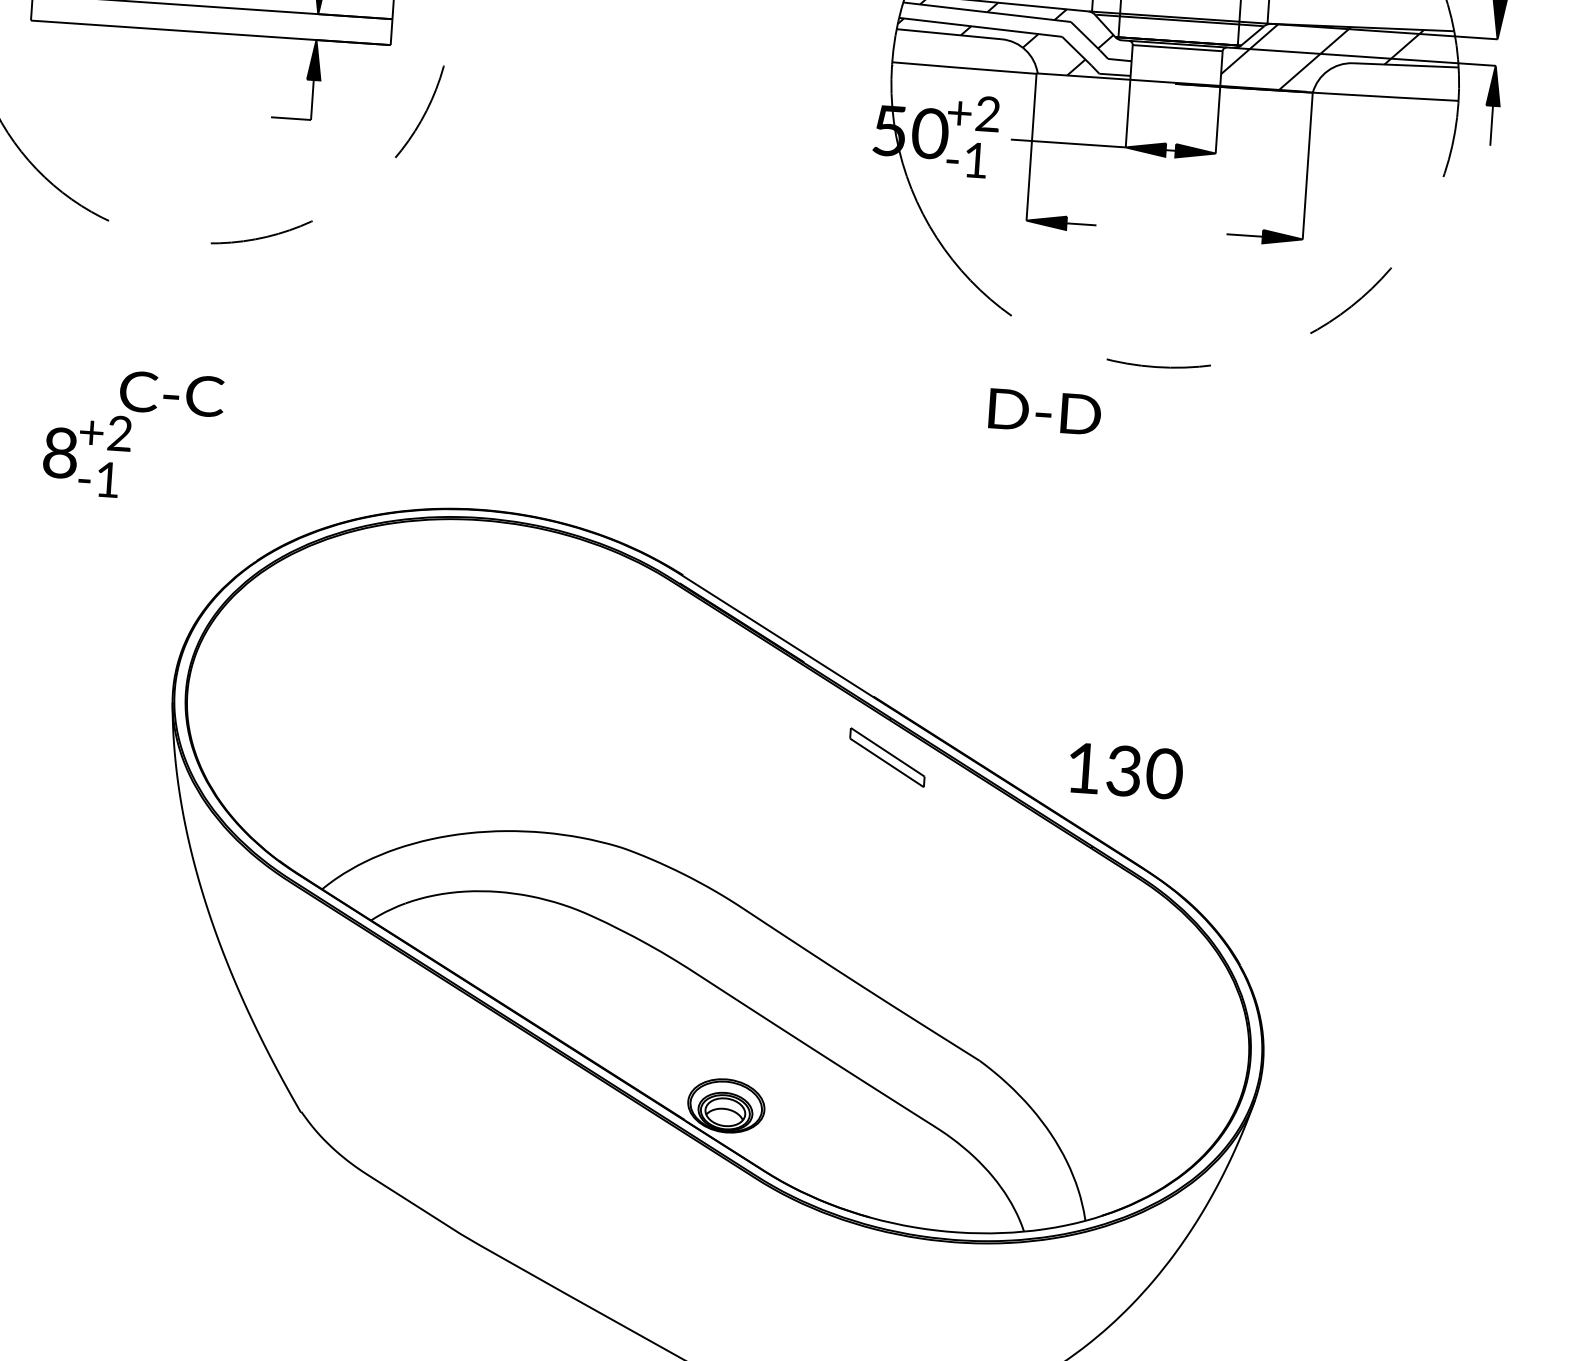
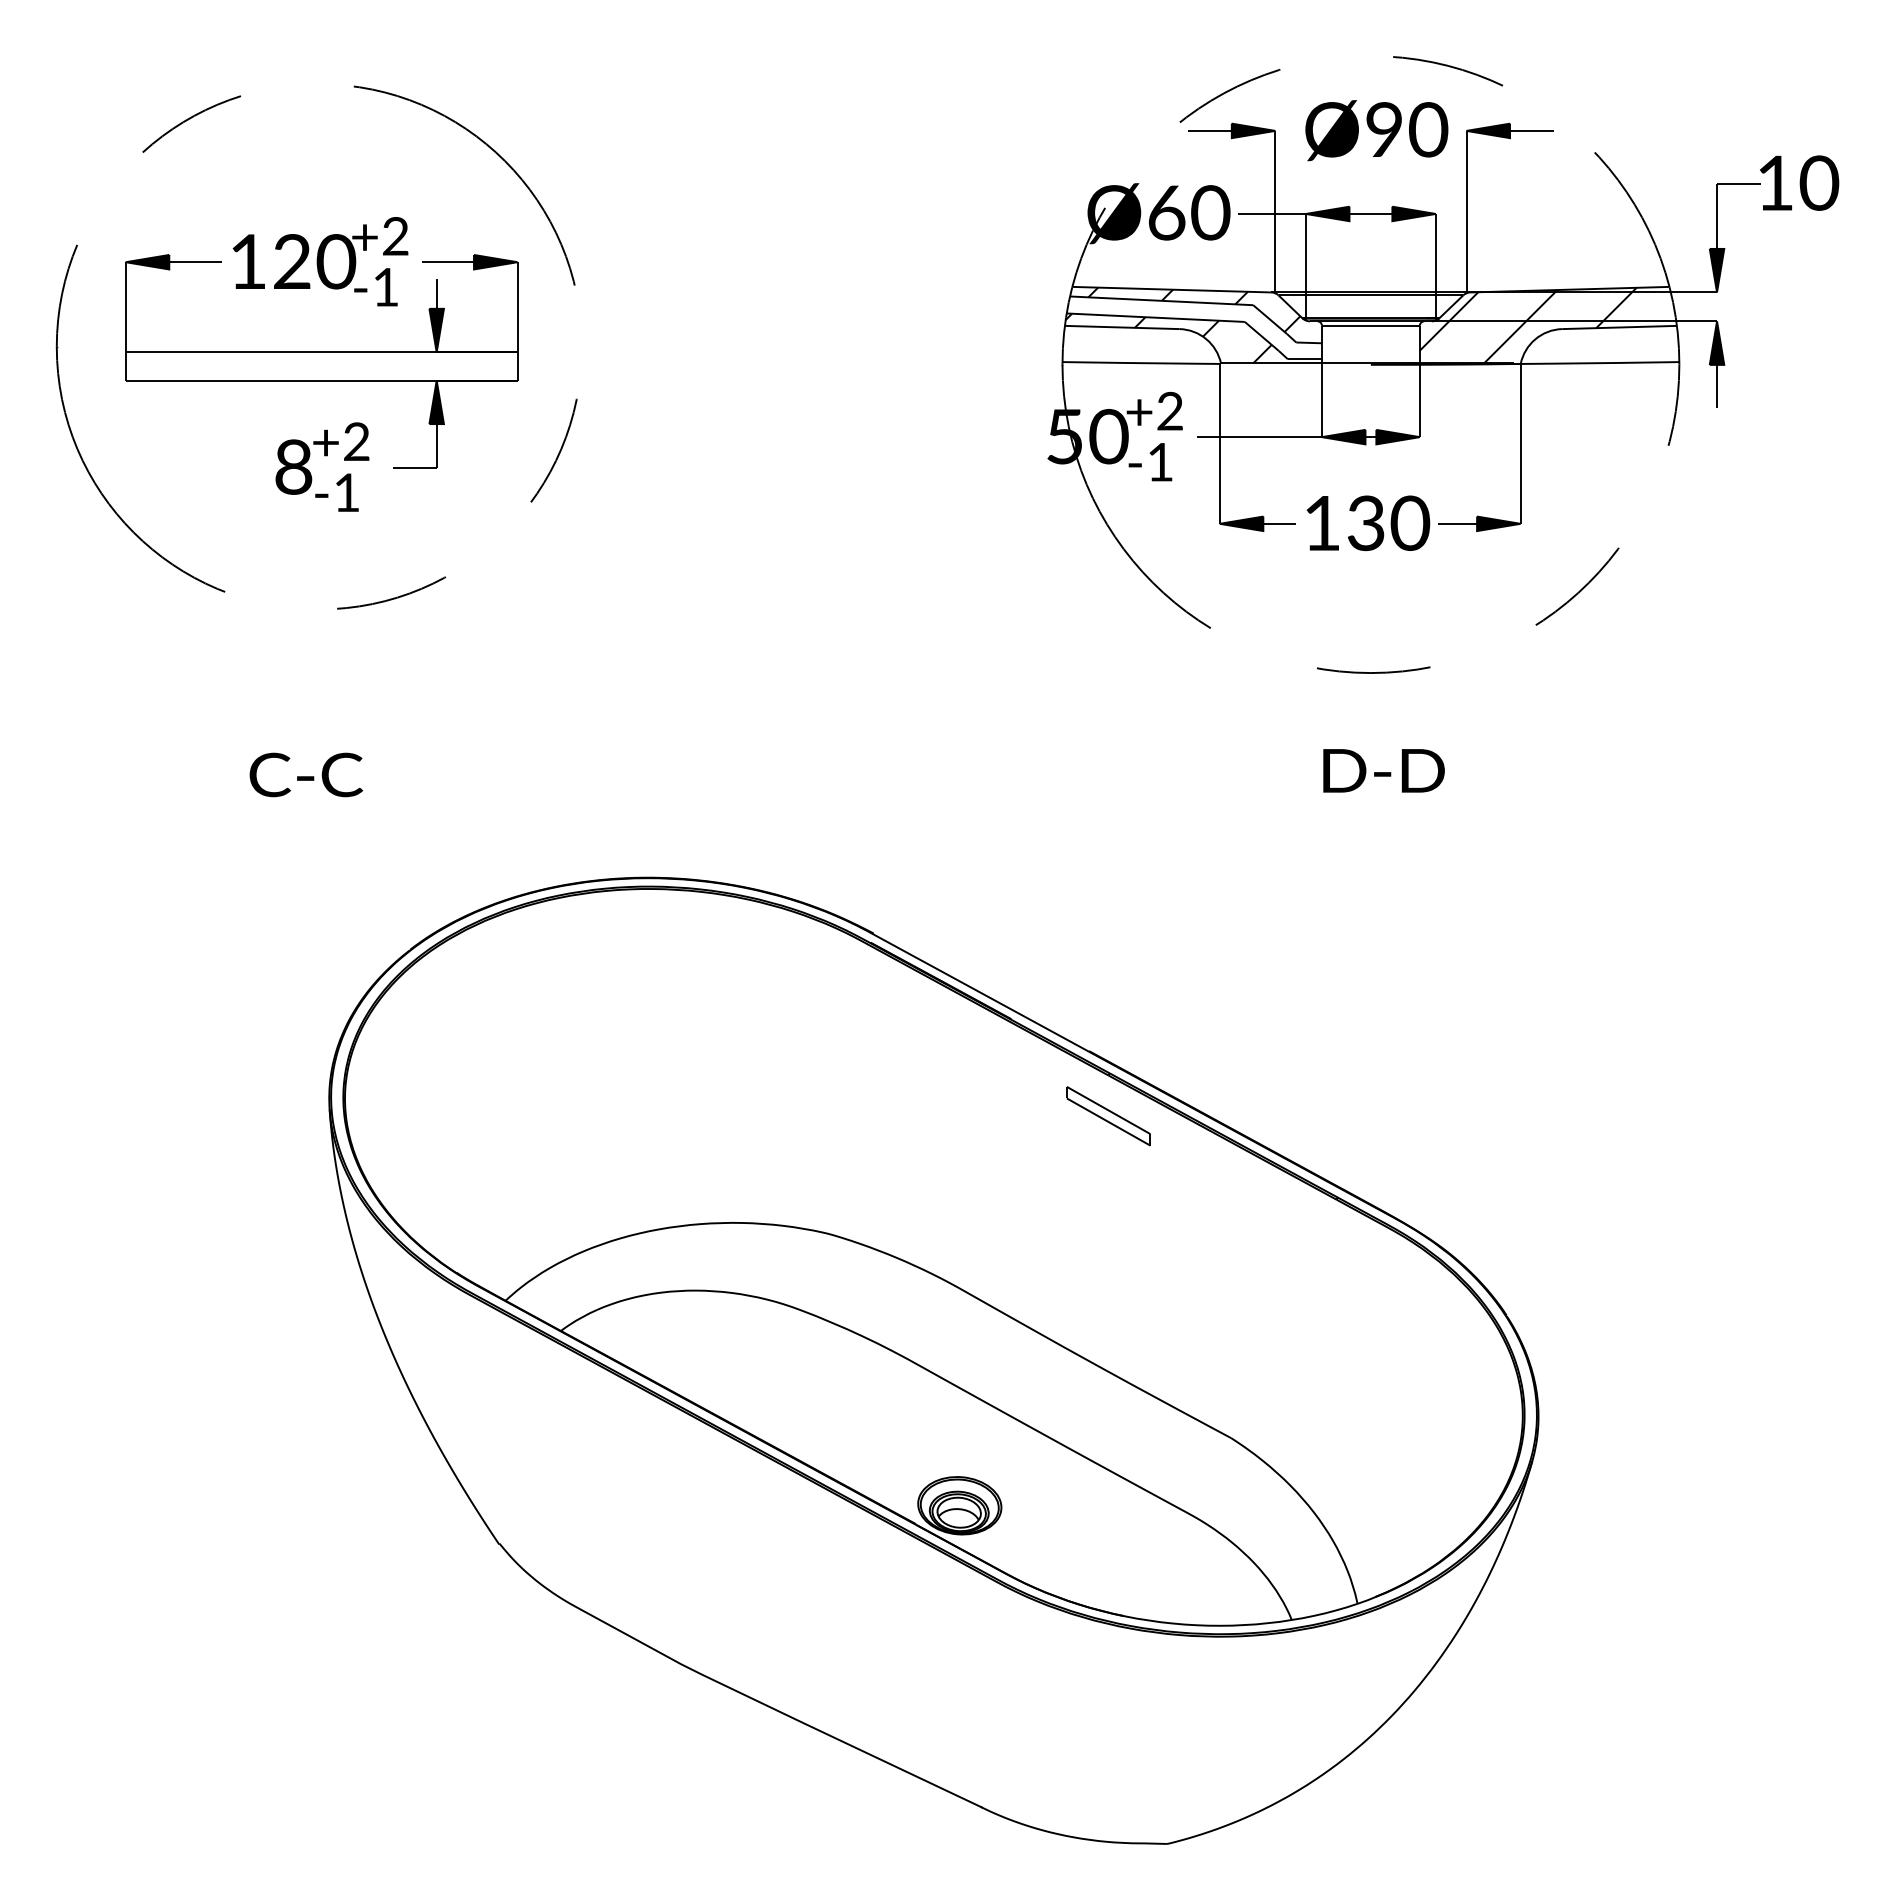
text: (1044, 411) -> (1383, 770), moved
text: (86, 454) -> (322, 466), moved
text: (1126, 771) -> (1368, 523), moved

